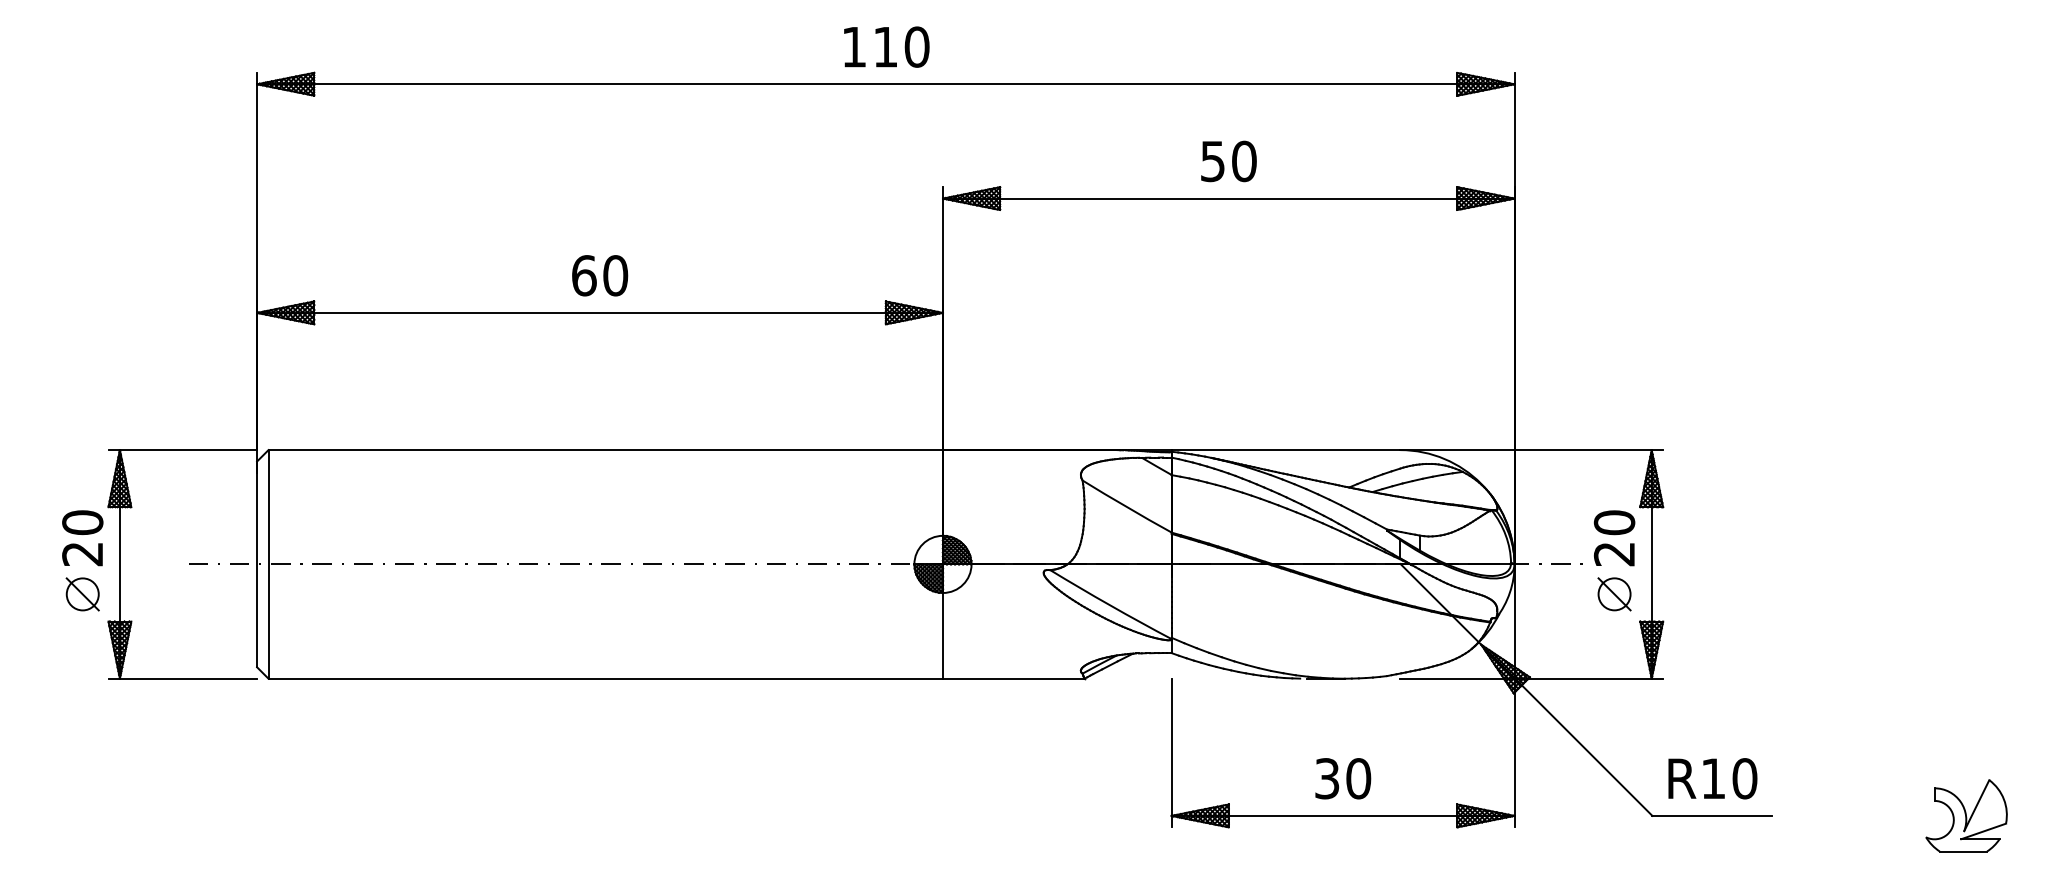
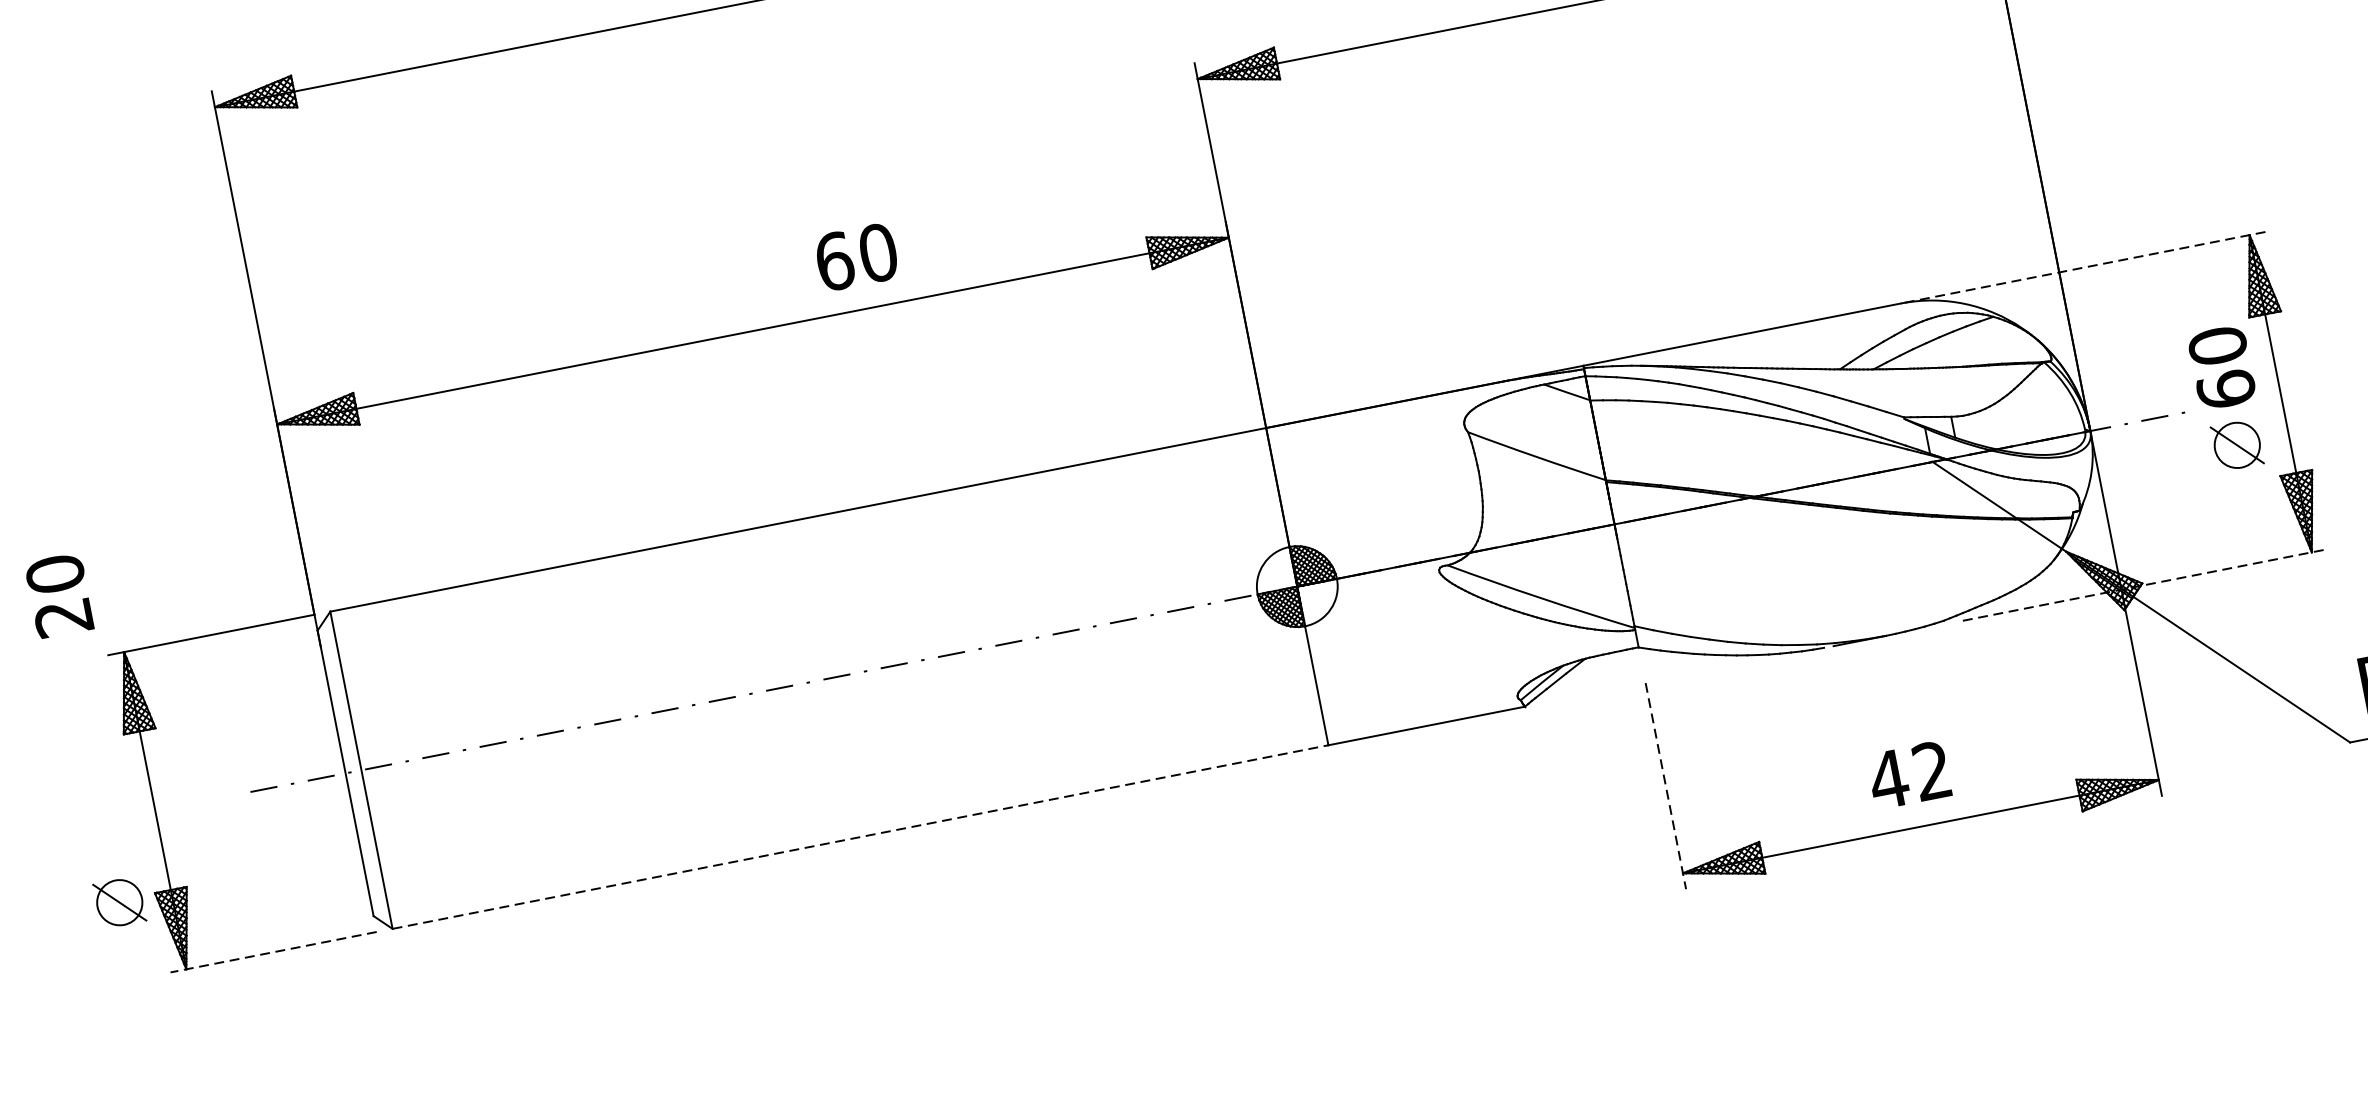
text: (600, 275) -> (857, 256), moved
line: (1531, 450) -> (2082, 268), solid -> dashed
text: (82, 538) -> (59, 596), moved
text: (1614, 553) -> (2226, 388), 20 -> 60
part: (82, 594) -> (119, 902), moved
line: (182, 678) -> (273, 951), solid -> dashed
line: (606, 678) -> (861, 836), solid -> dashed
line: (1532, 678) -> (2146, 584), solid -> dashed
line: (1171, 753) -> (1665, 786), solid -> dashed
text: (1342, 778) -> (1909, 774), 30 -> 42

